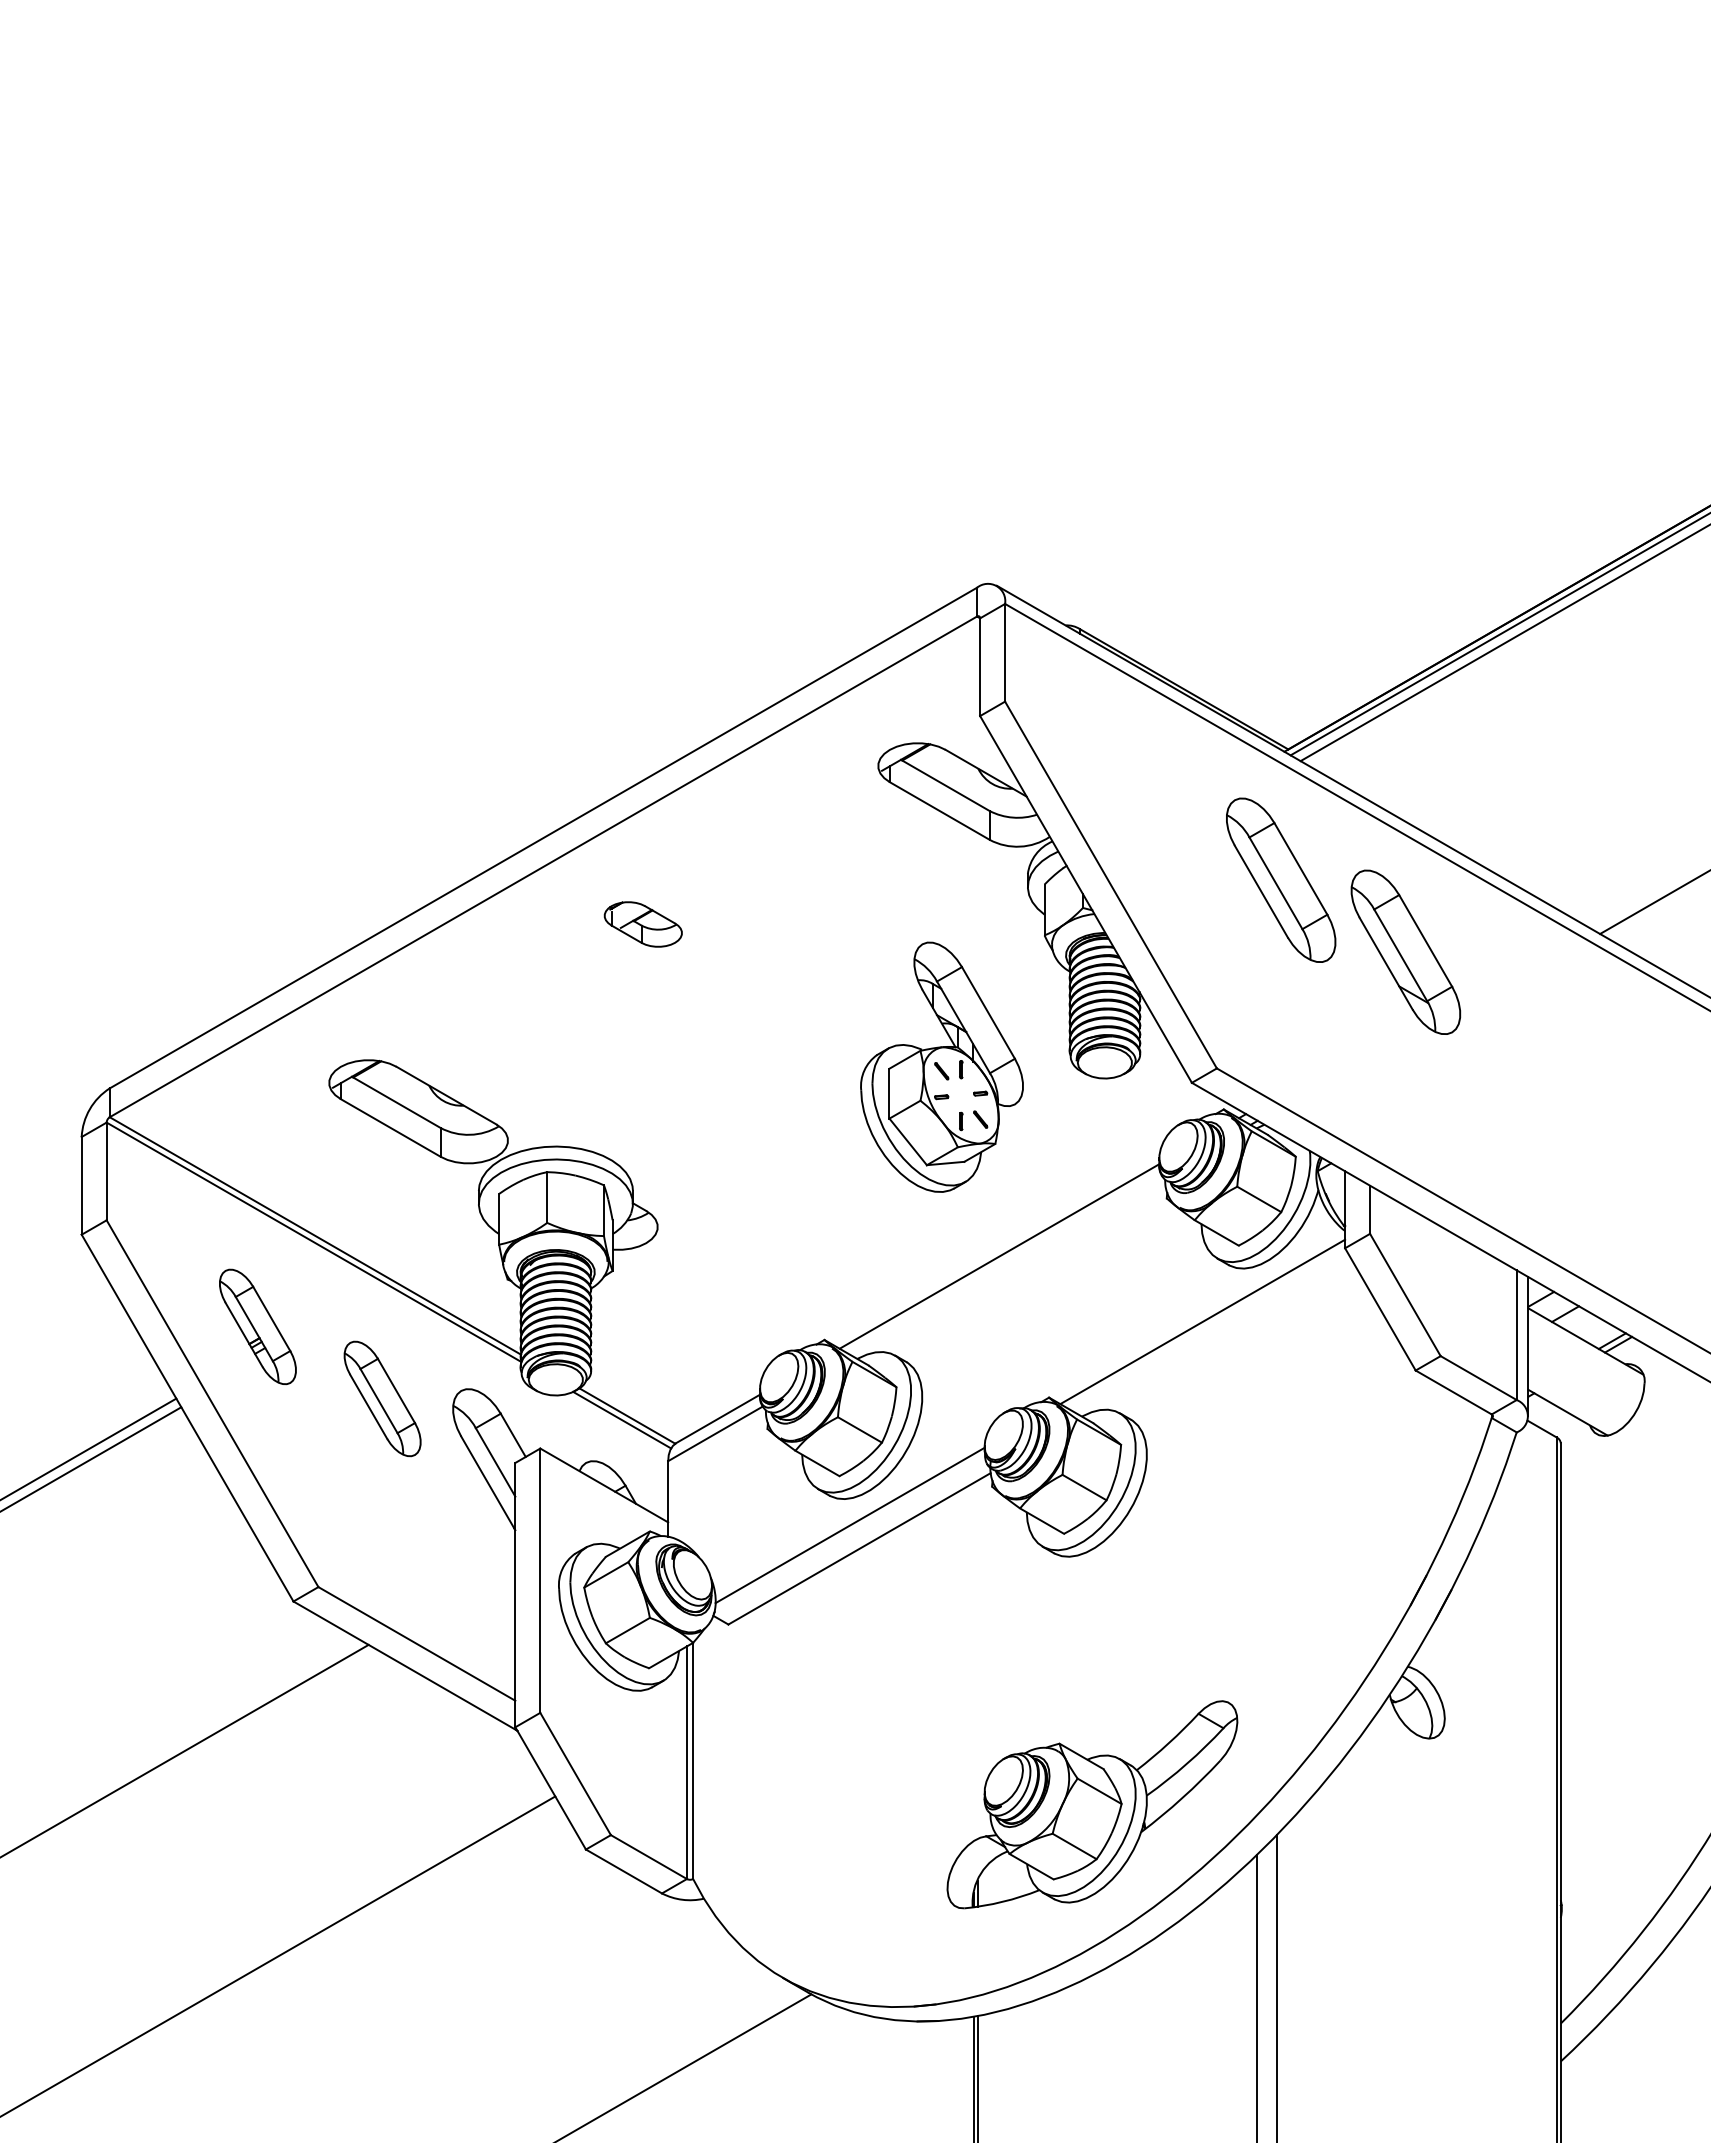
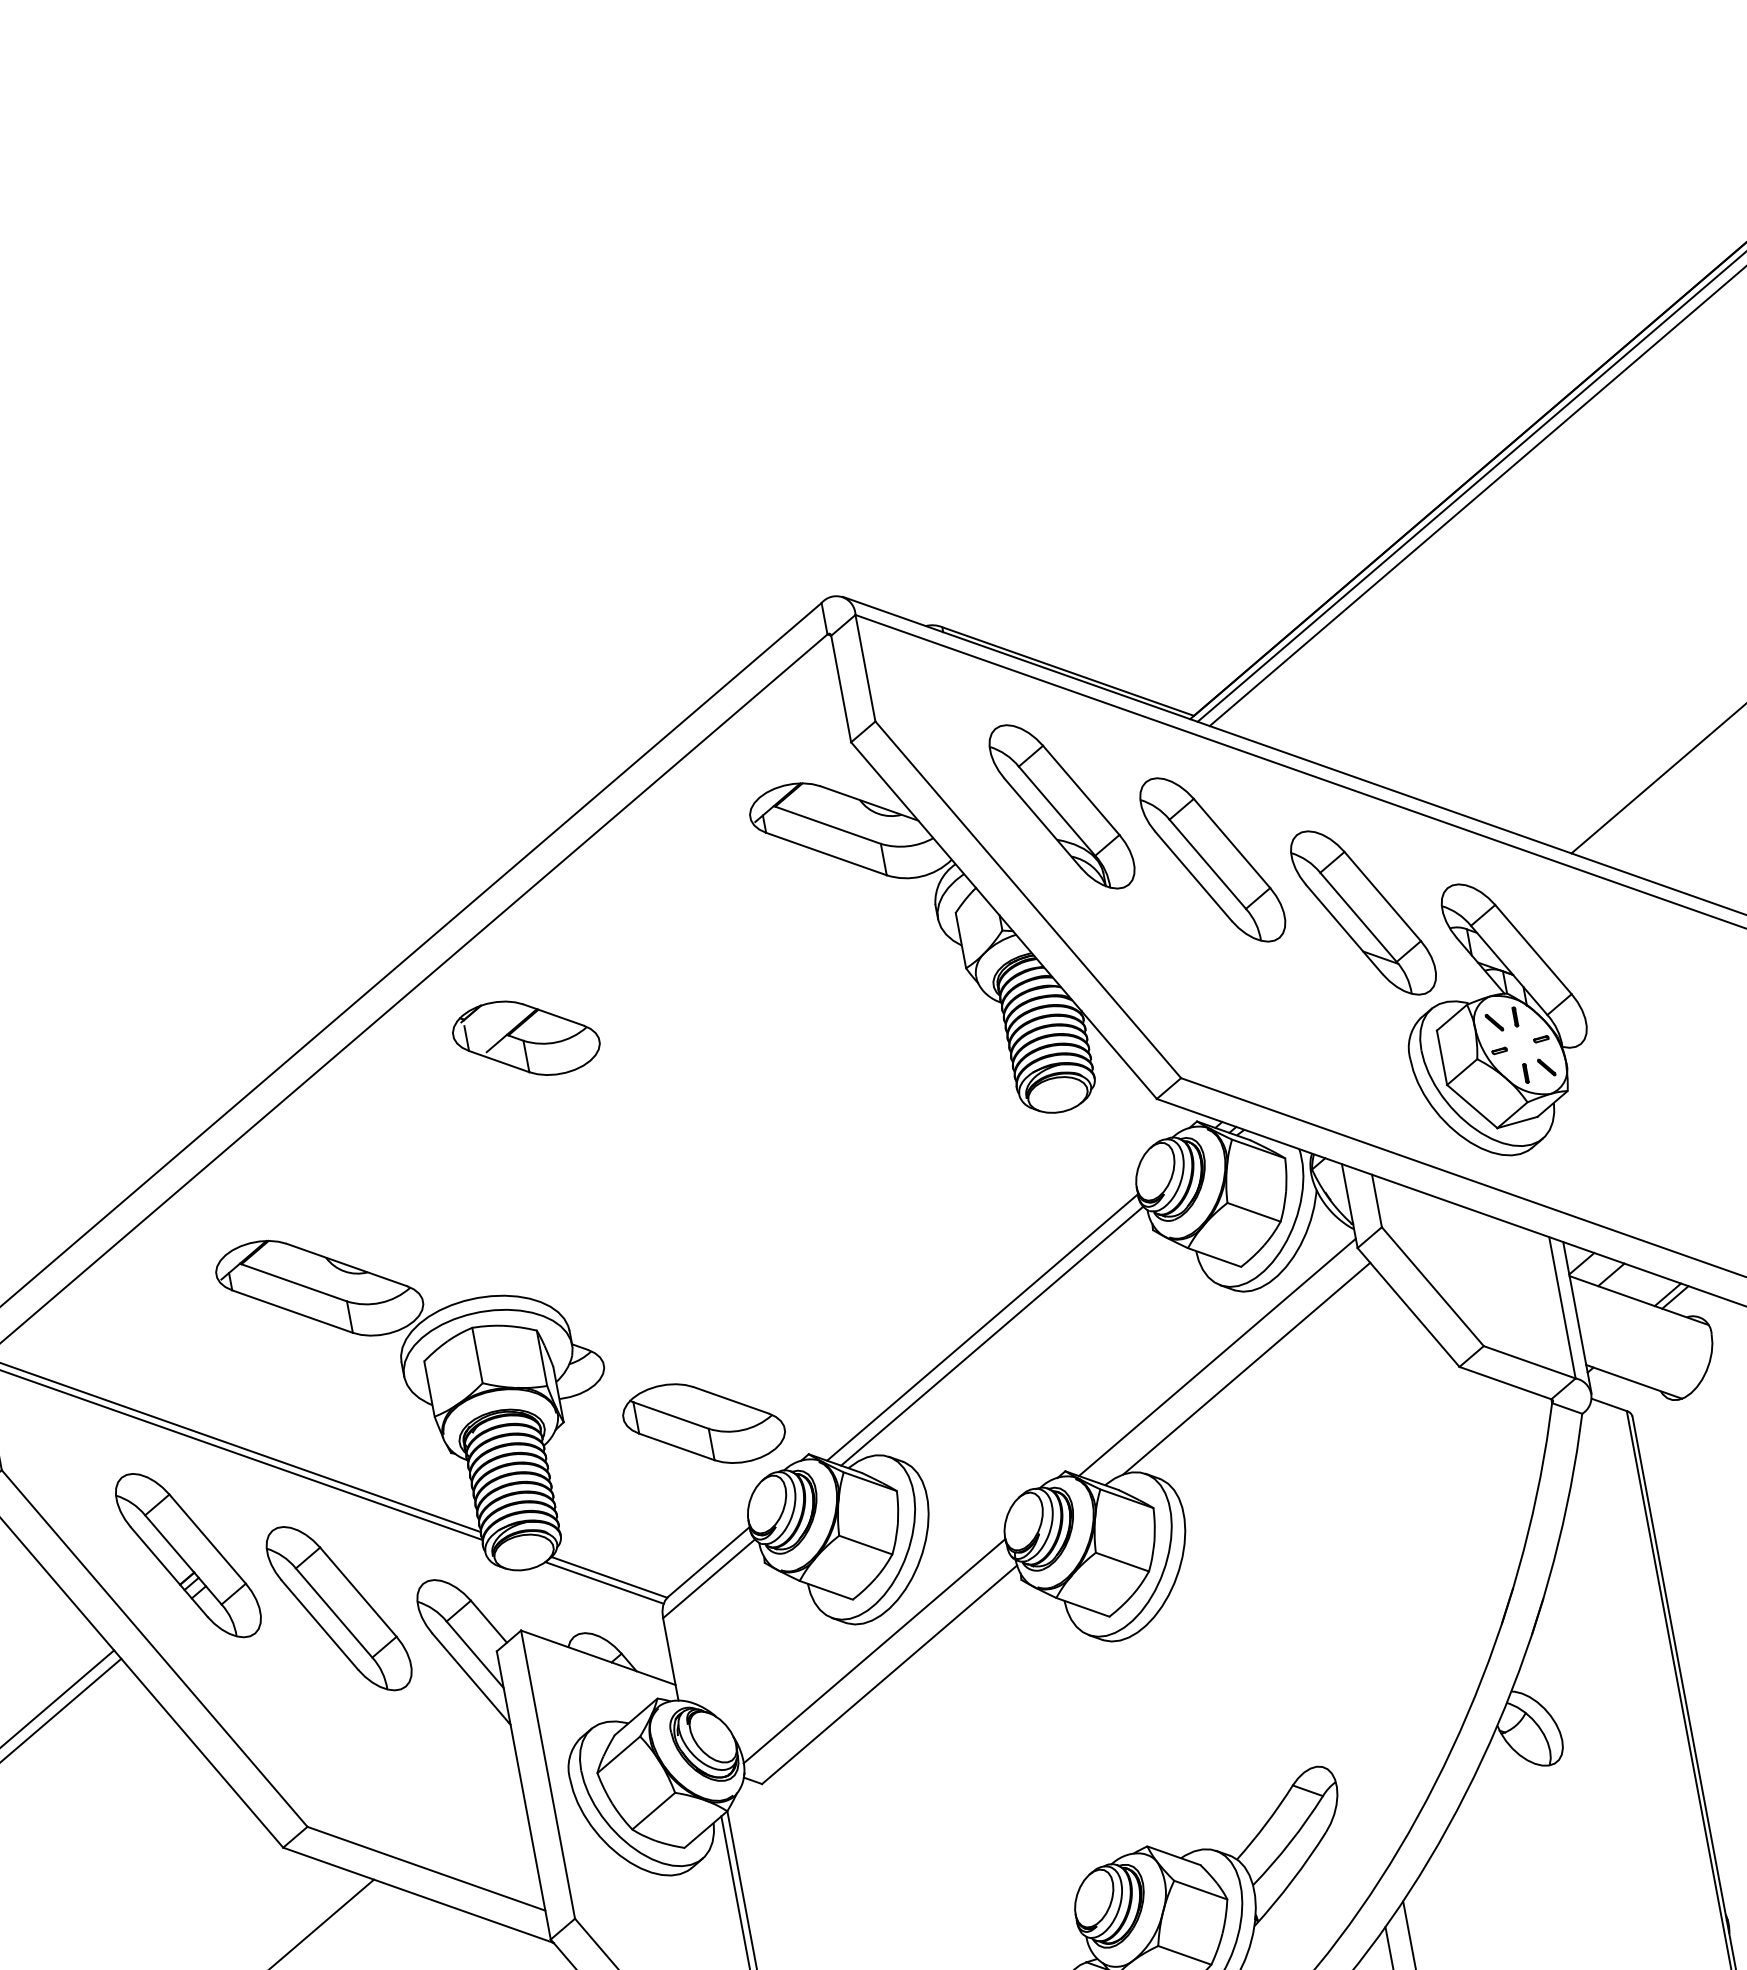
part: (1156, 807) -> (1062, 806), added
part: (643, 924) -> (526, 1038), size x1.67
part: (941, 1066) -> (1493, 1017), moved
line: (1006, 1265) -> (991, 1335), added
part: (736, 1295) -> (703, 1423), added
part: (257, 1326) -> (187, 1555), size x1.43
line: (1226, 1336) -> (1246, 1368), added
part: (382, 1398) -> (338, 1608), size x1.43

